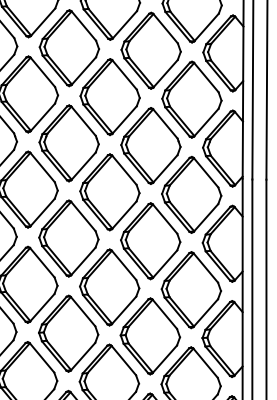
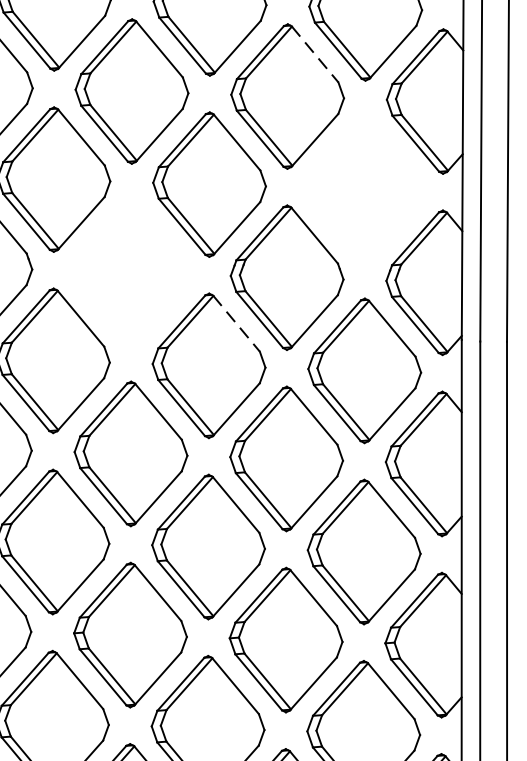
line: (165, 29) -> (314, 55), solid -> dashed
part: (191, 99) -> (364, 189), removed
part: (68, 143) -> (130, 272), removed
line: (124, 170) -> (236, 324), solid -> dashed

